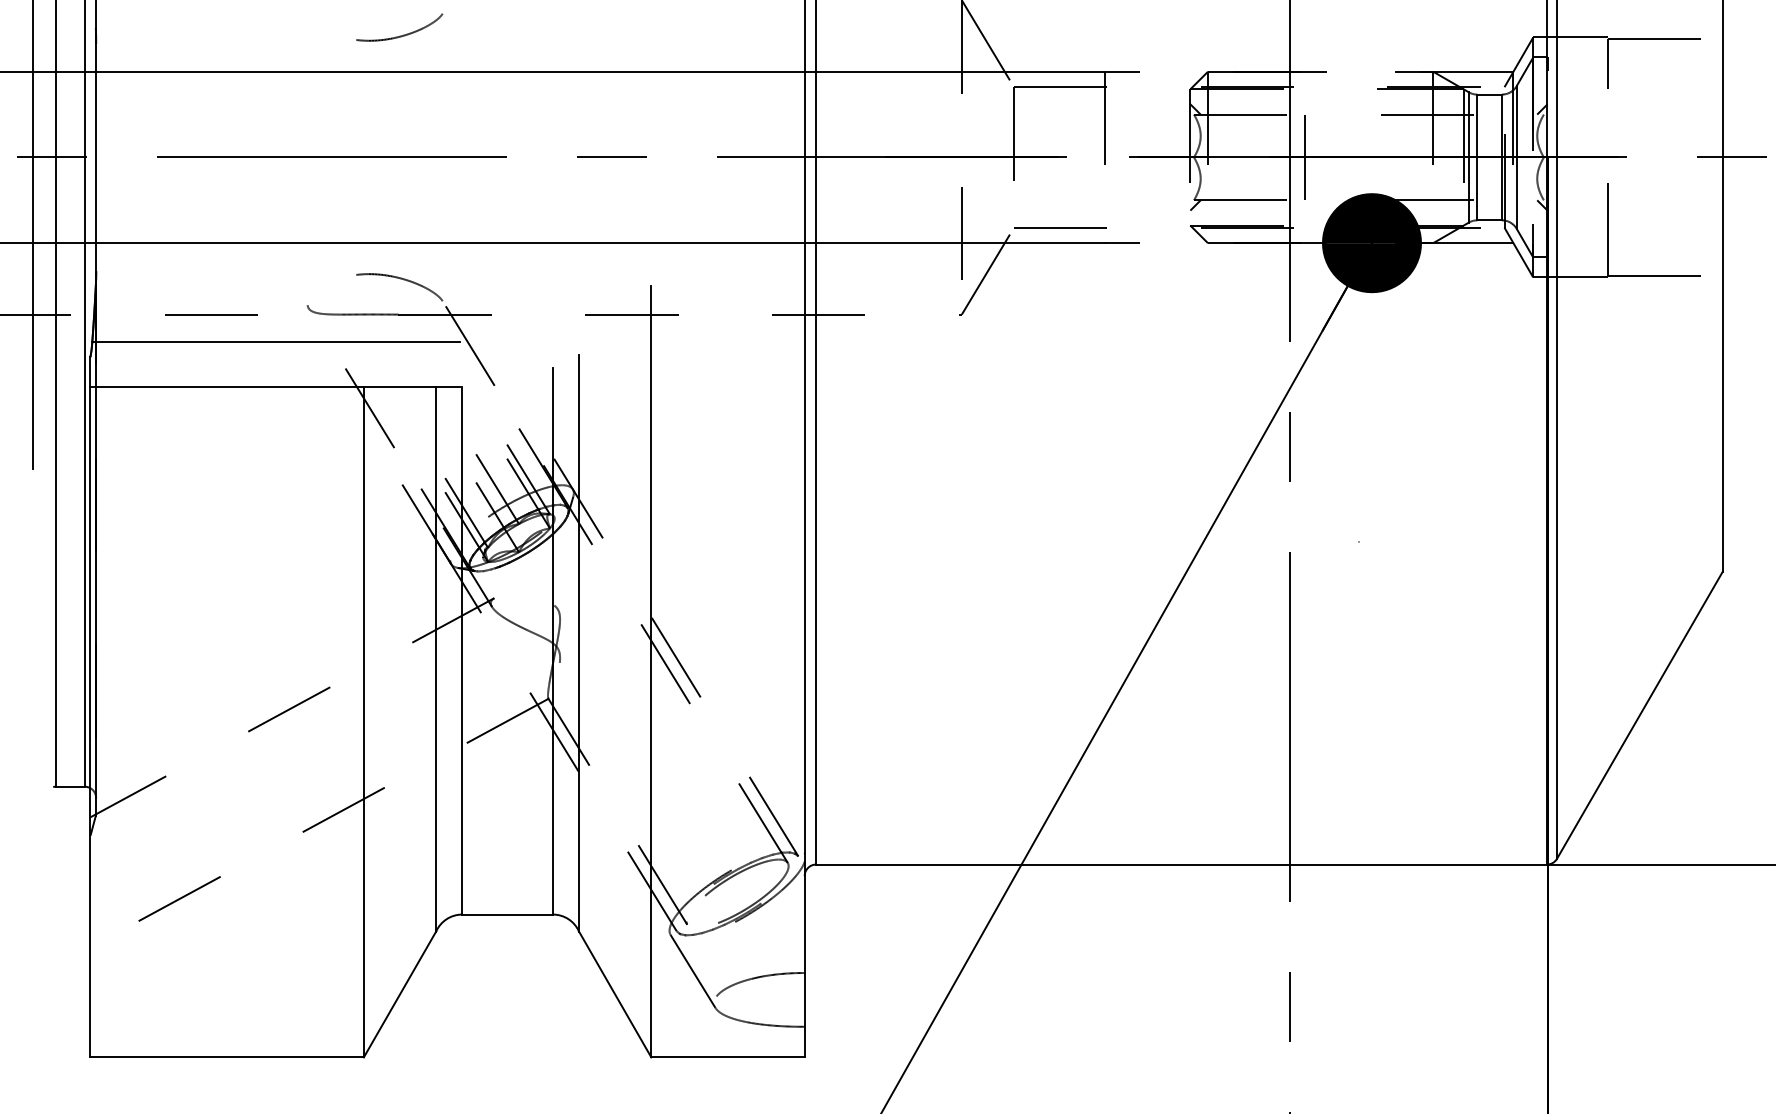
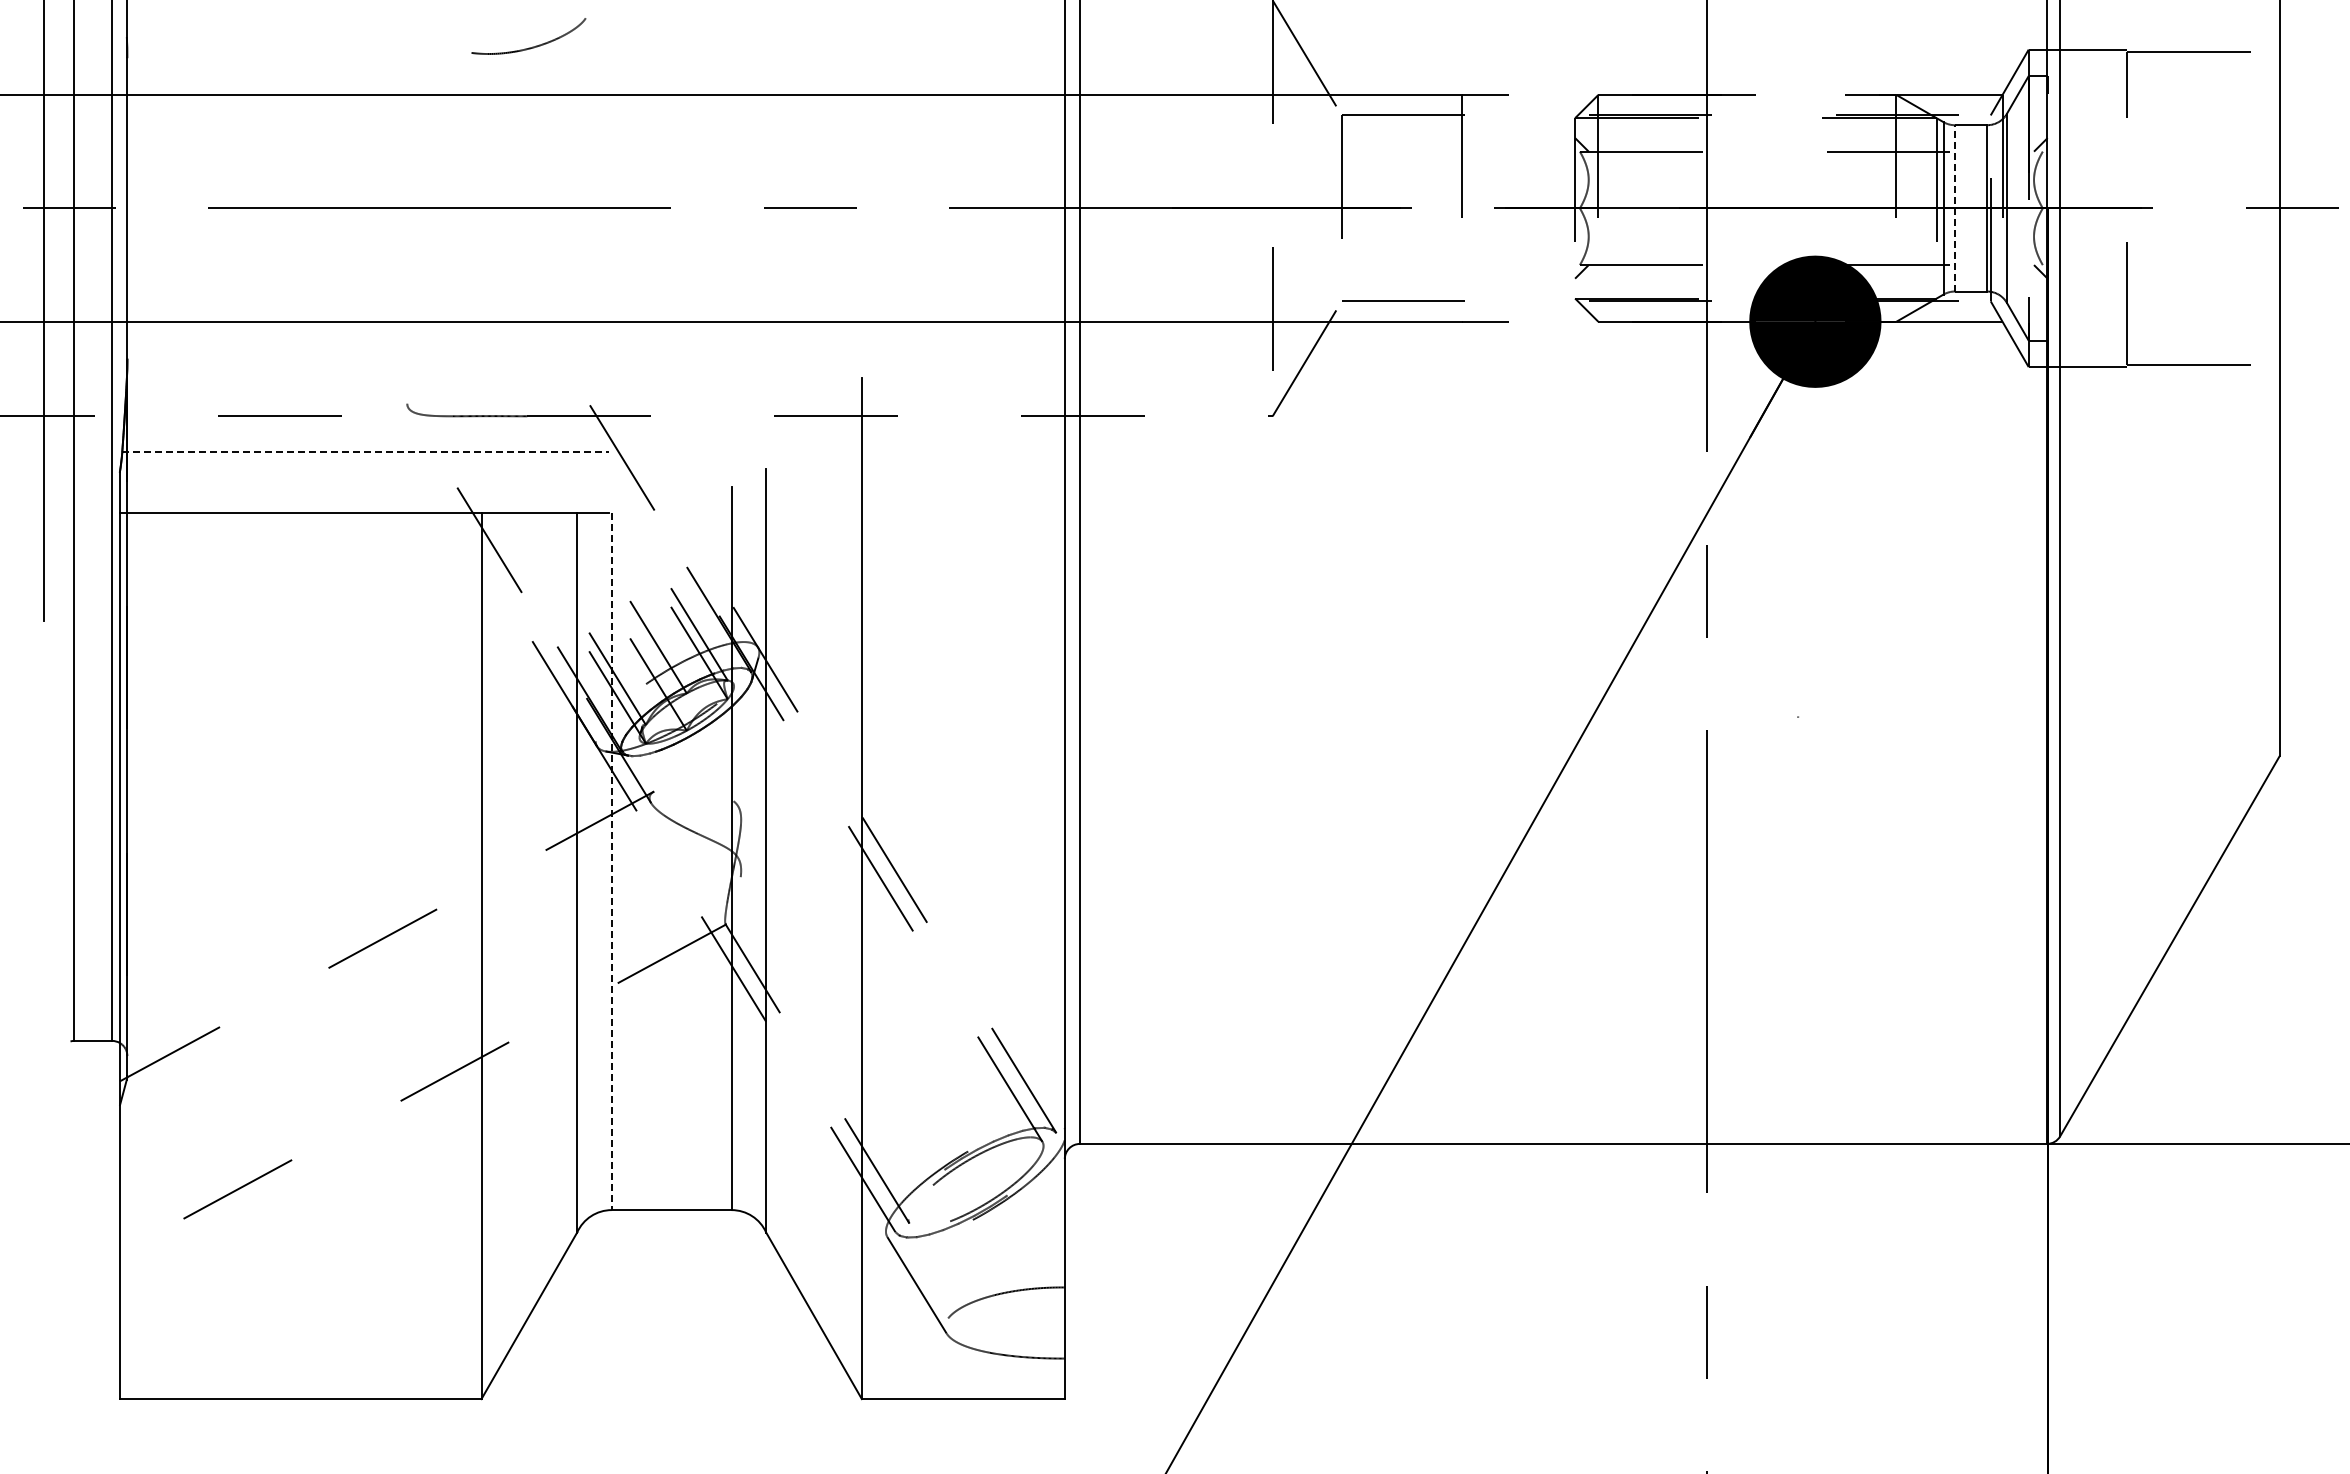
line: (1477, 156) -> (1954, 207), solid -> dashed
line: (1304, 157) -> (1726, 208), removed
curve: (400, 279) -> (529, 369), removed
line: (276, 341) -> (365, 452), solid -> dashed
line: (462, 651) -> (611, 861), solid -> dashed

